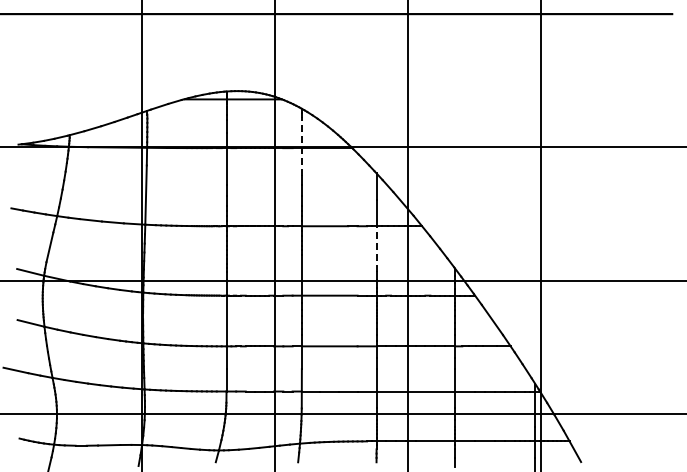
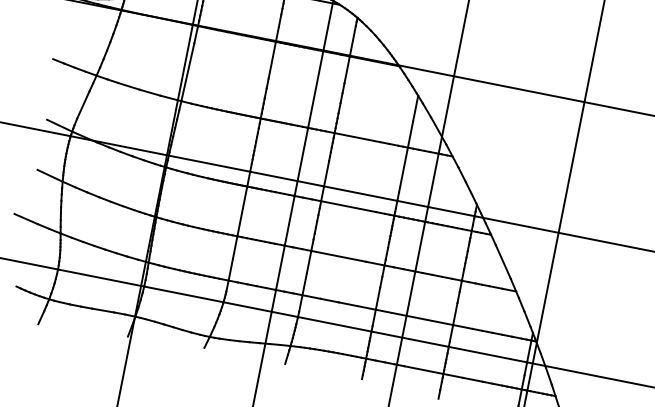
line: (301, 145) -> (349, 53), dashed -> solid
line: (376, 249) -> (403, 170), dashed -> solid

